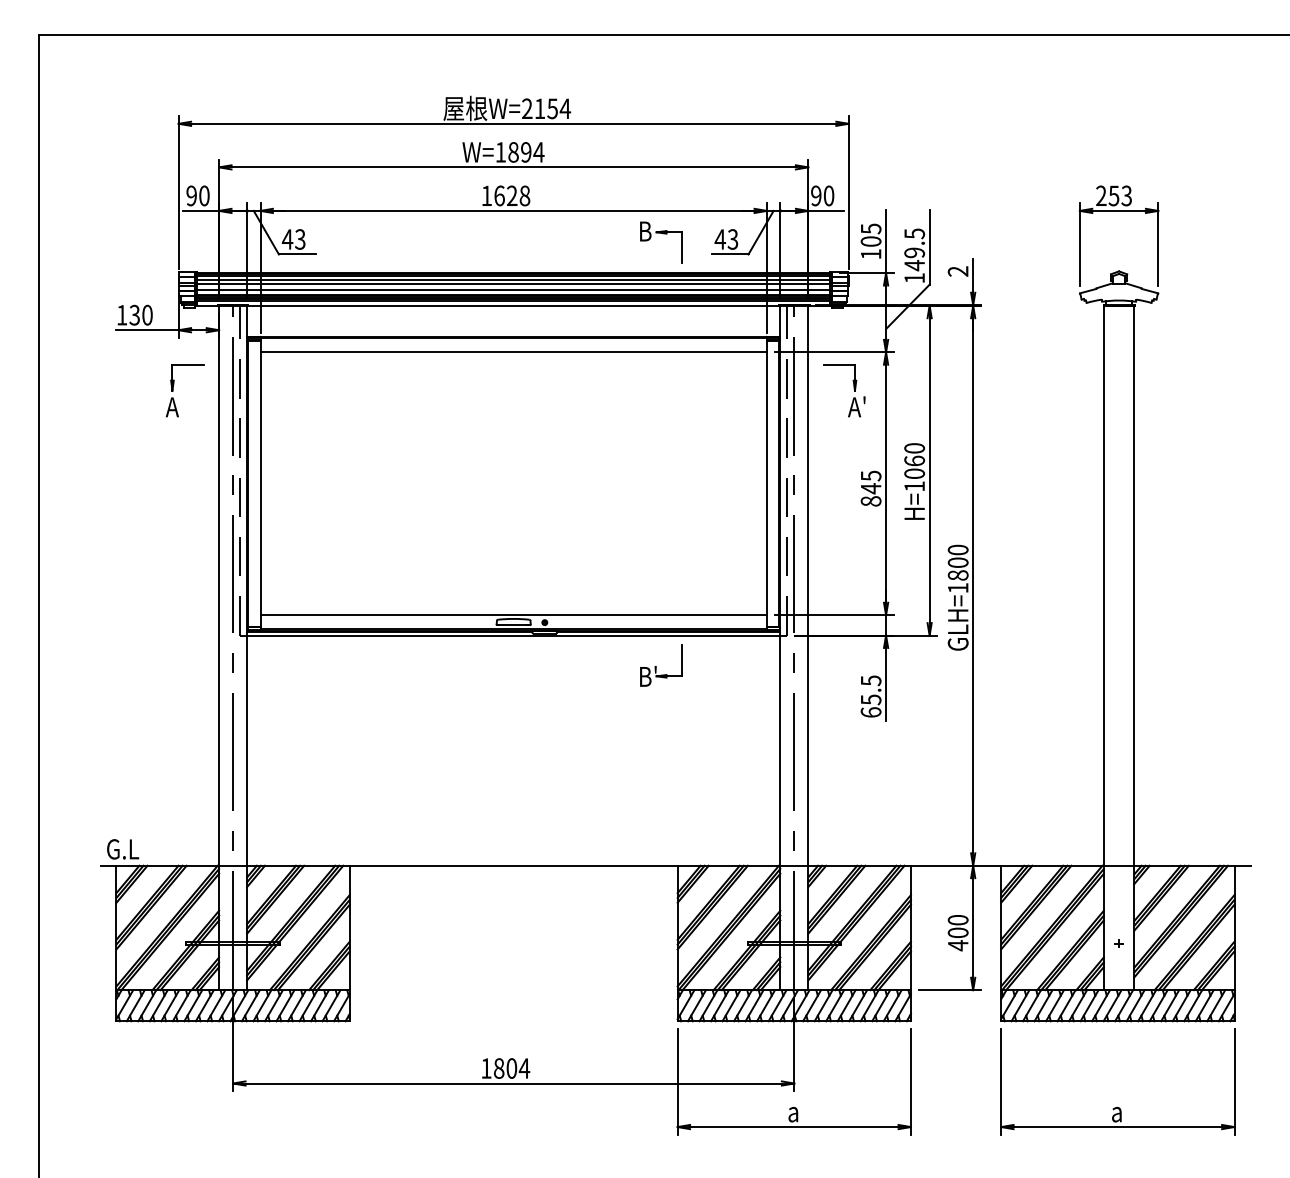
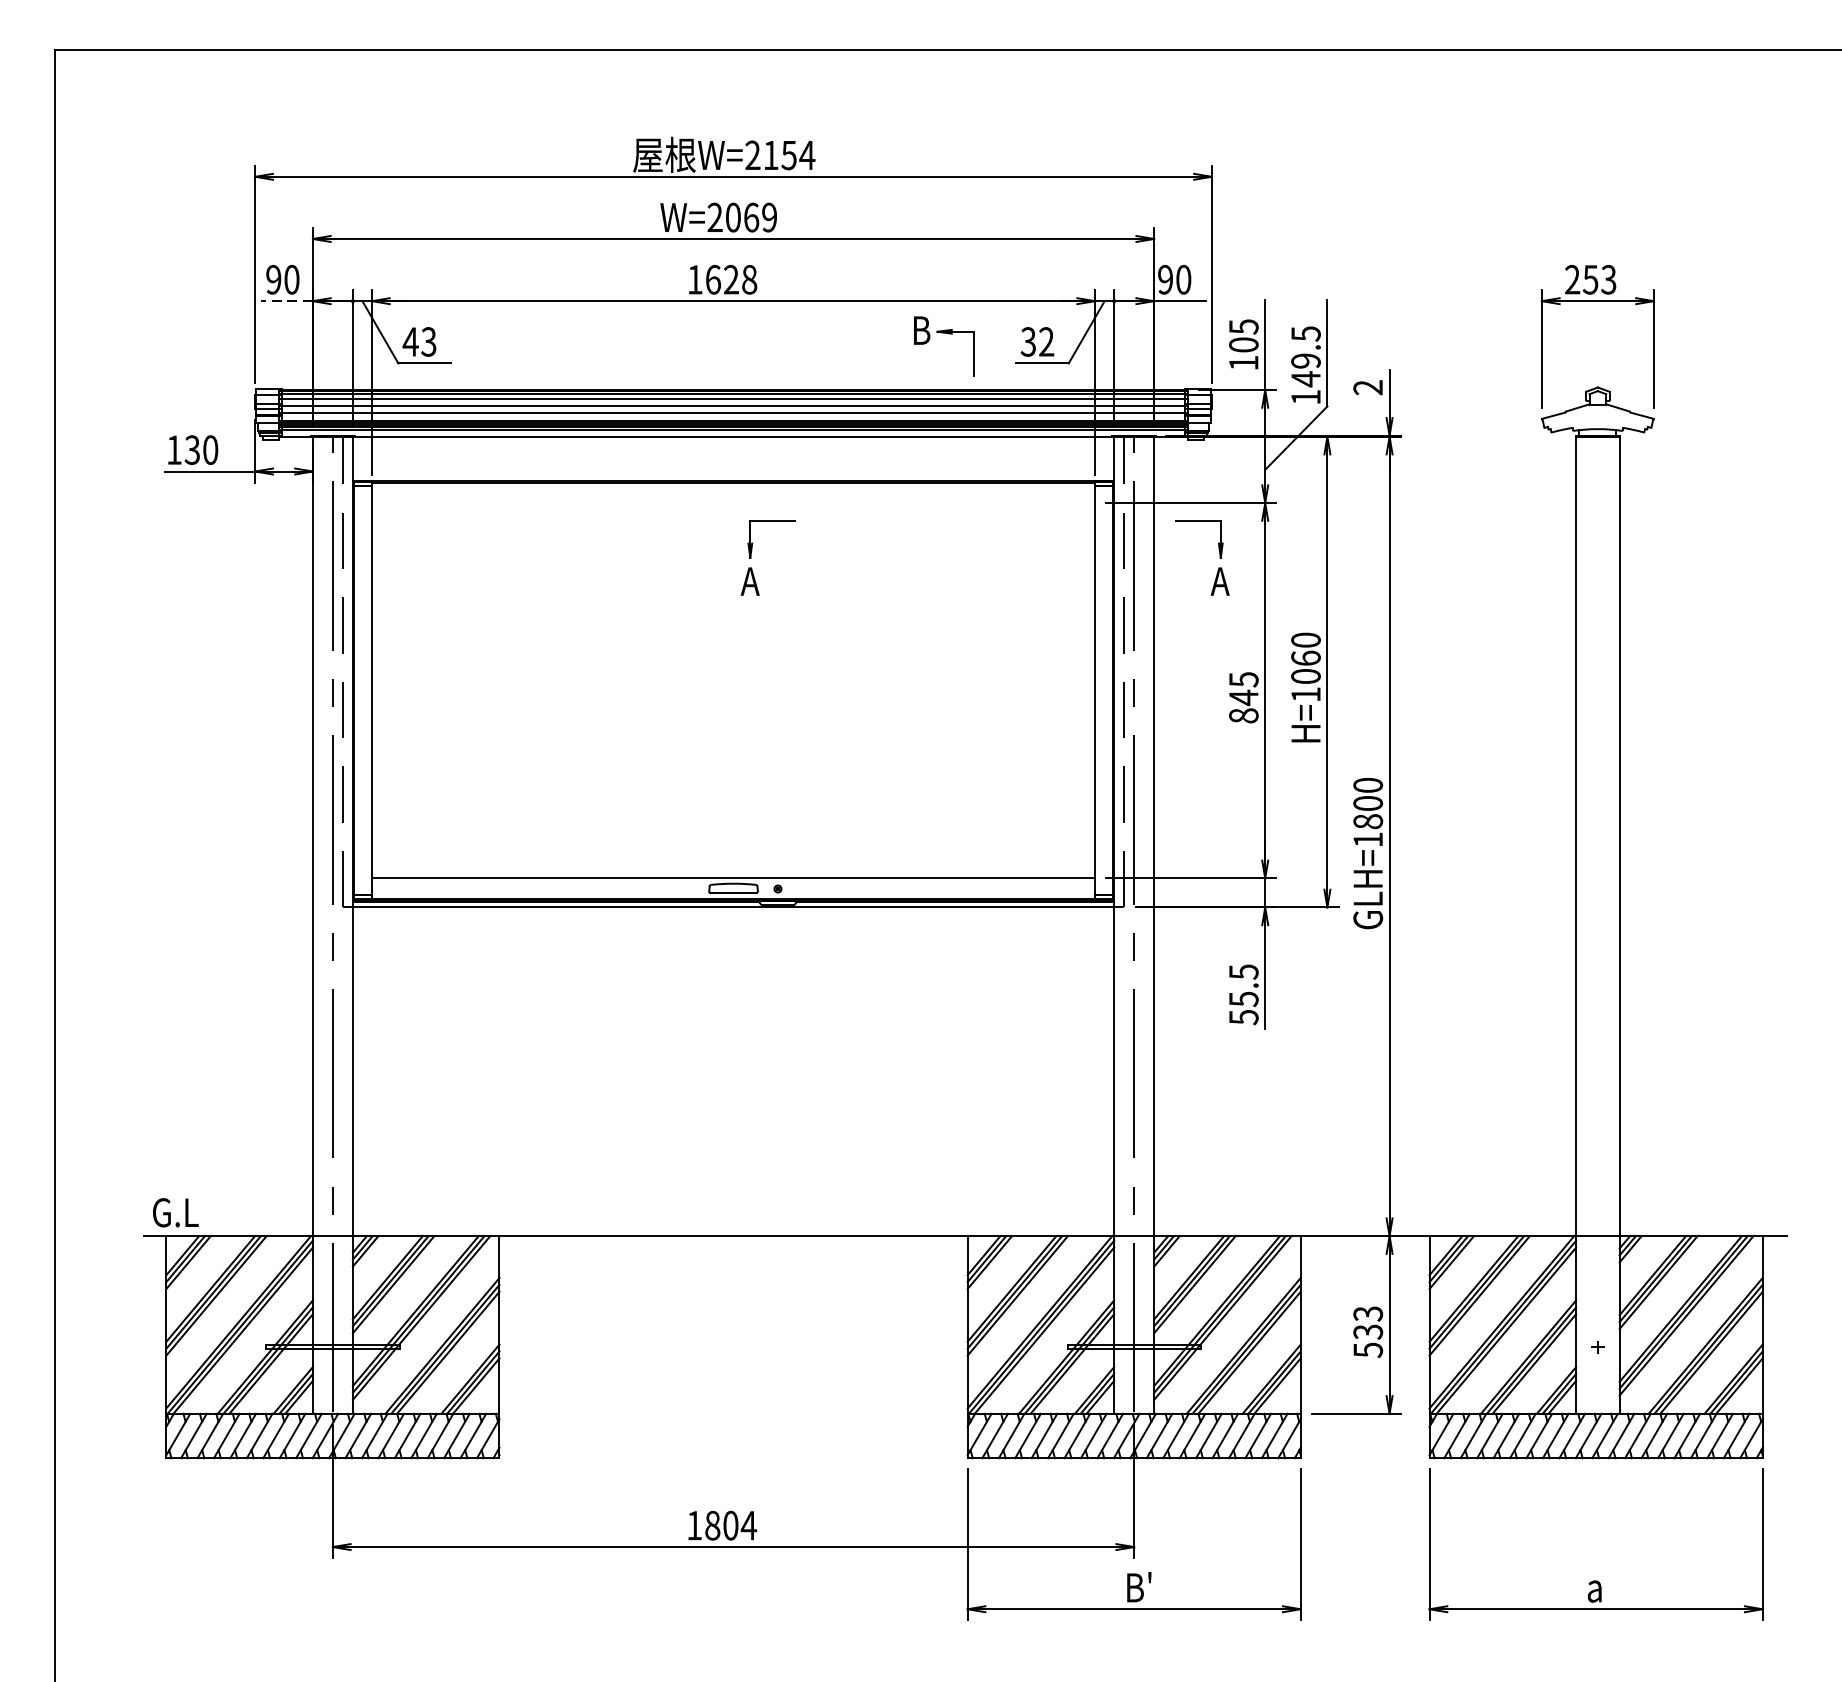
text: (519, 152) -> (741, 217), W=1894 -> W=2069
line: (200, 210) -> (286, 300), solid -> dashed
text: (726, 239) -> (1037, 341), 43 -> 32
line: (513, 352) -> (733, 503), removed
part: (173, 390) -> (751, 557), moved
text: (864, 400) -> (1234, 571), A' -> A
part: (661, 665) -> (944, 950), removed
text: (870, 712) -> (1242, 1017), 65.5 -> 55.5
text: (958, 933) -> (1368, 1332), 400 -> 533
text: (797, 1111) -> (1138, 1587), a -> B'

